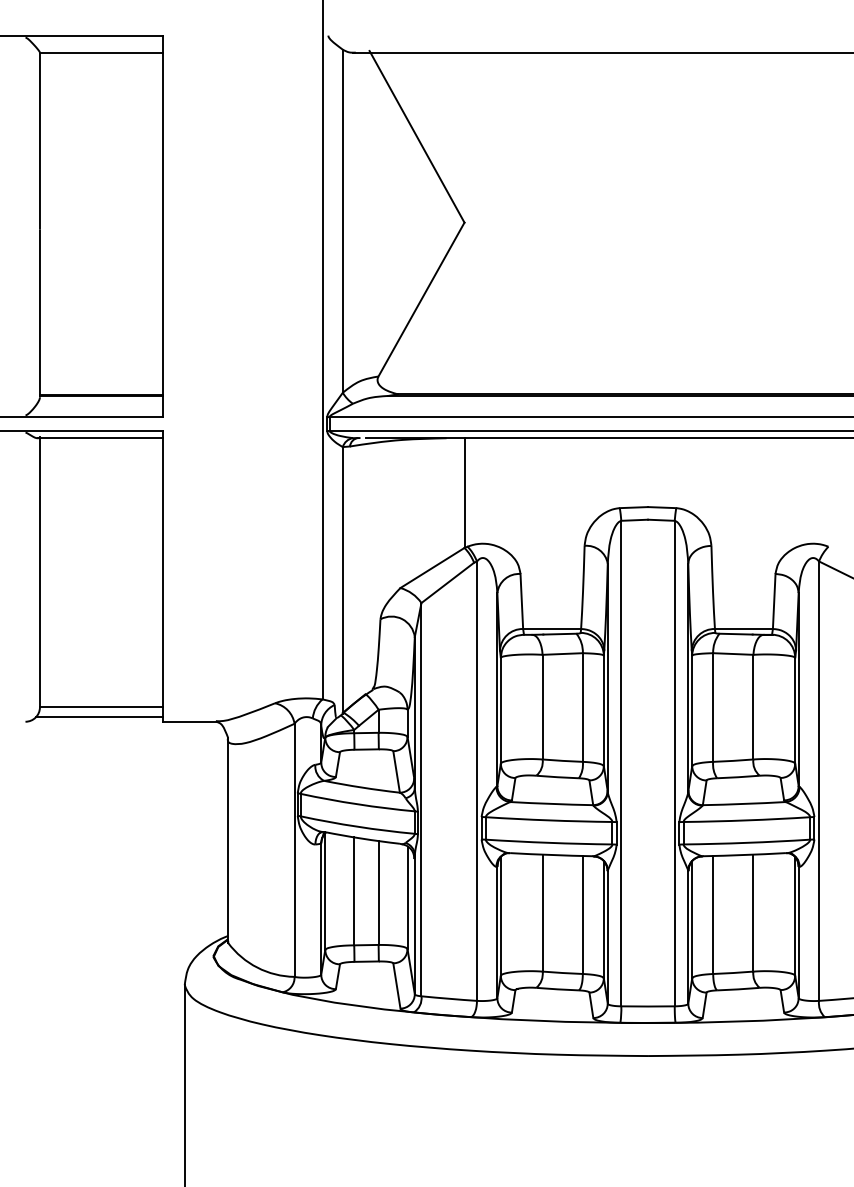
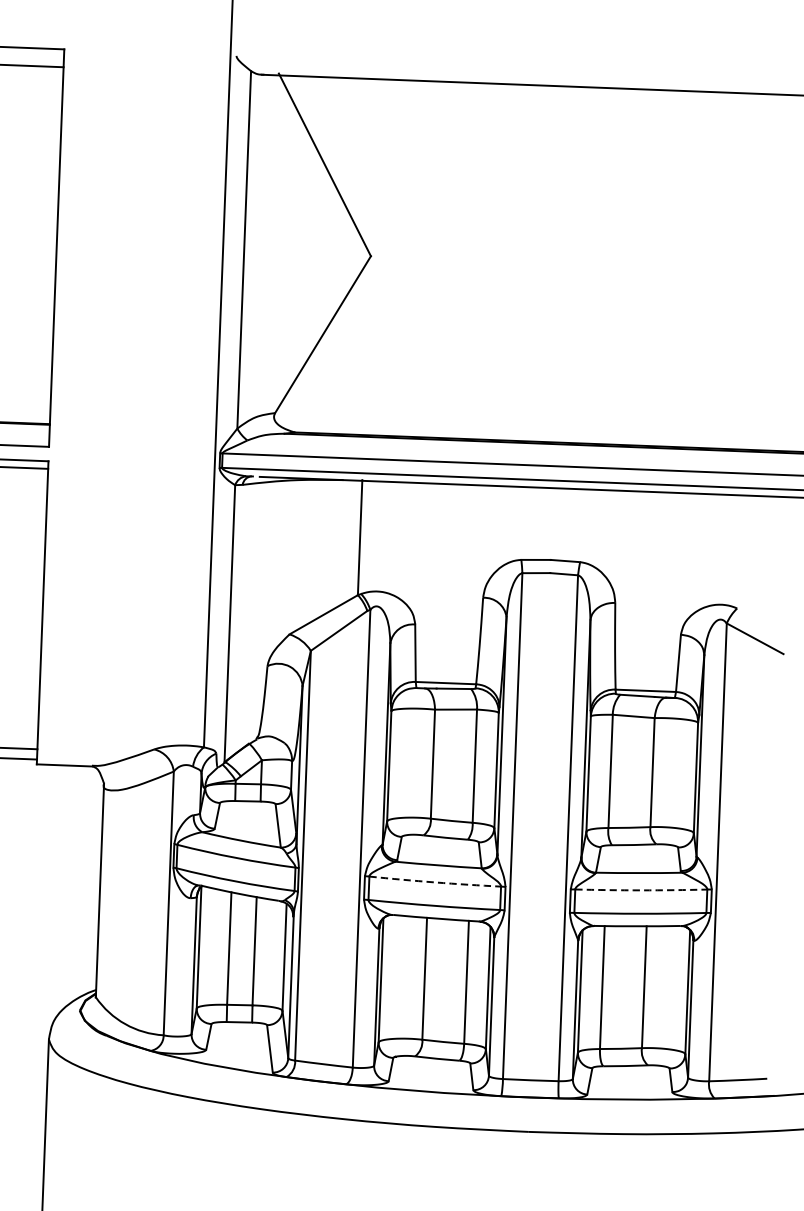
arc: (549, 820) -> (435, 882), solid -> dashed
arc: (746, 820) -> (640, 890), solid -> dashed

